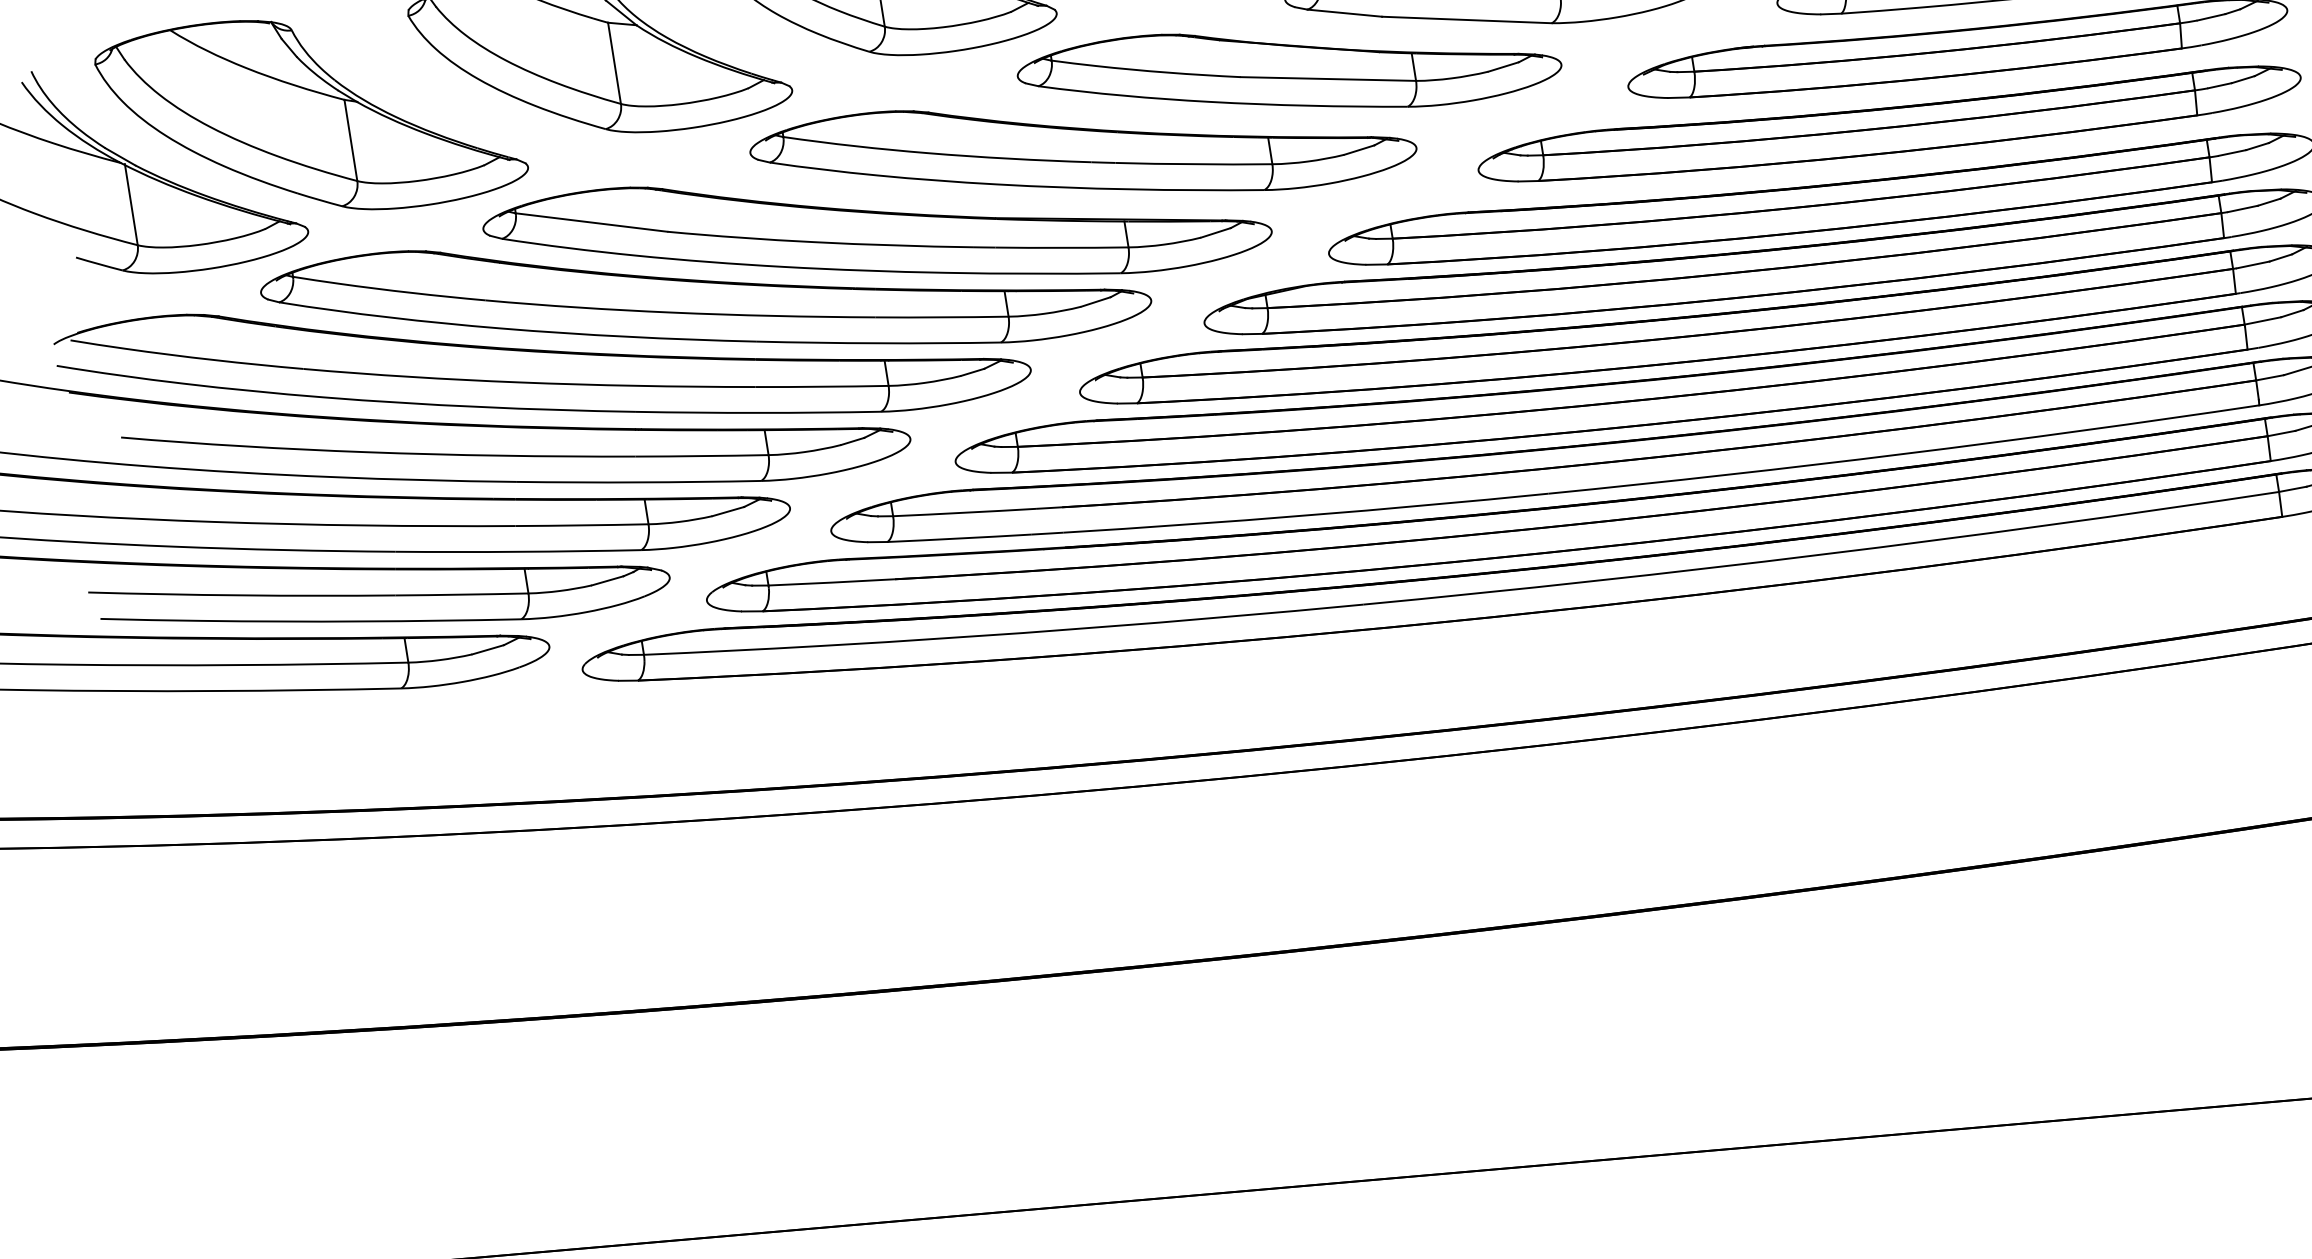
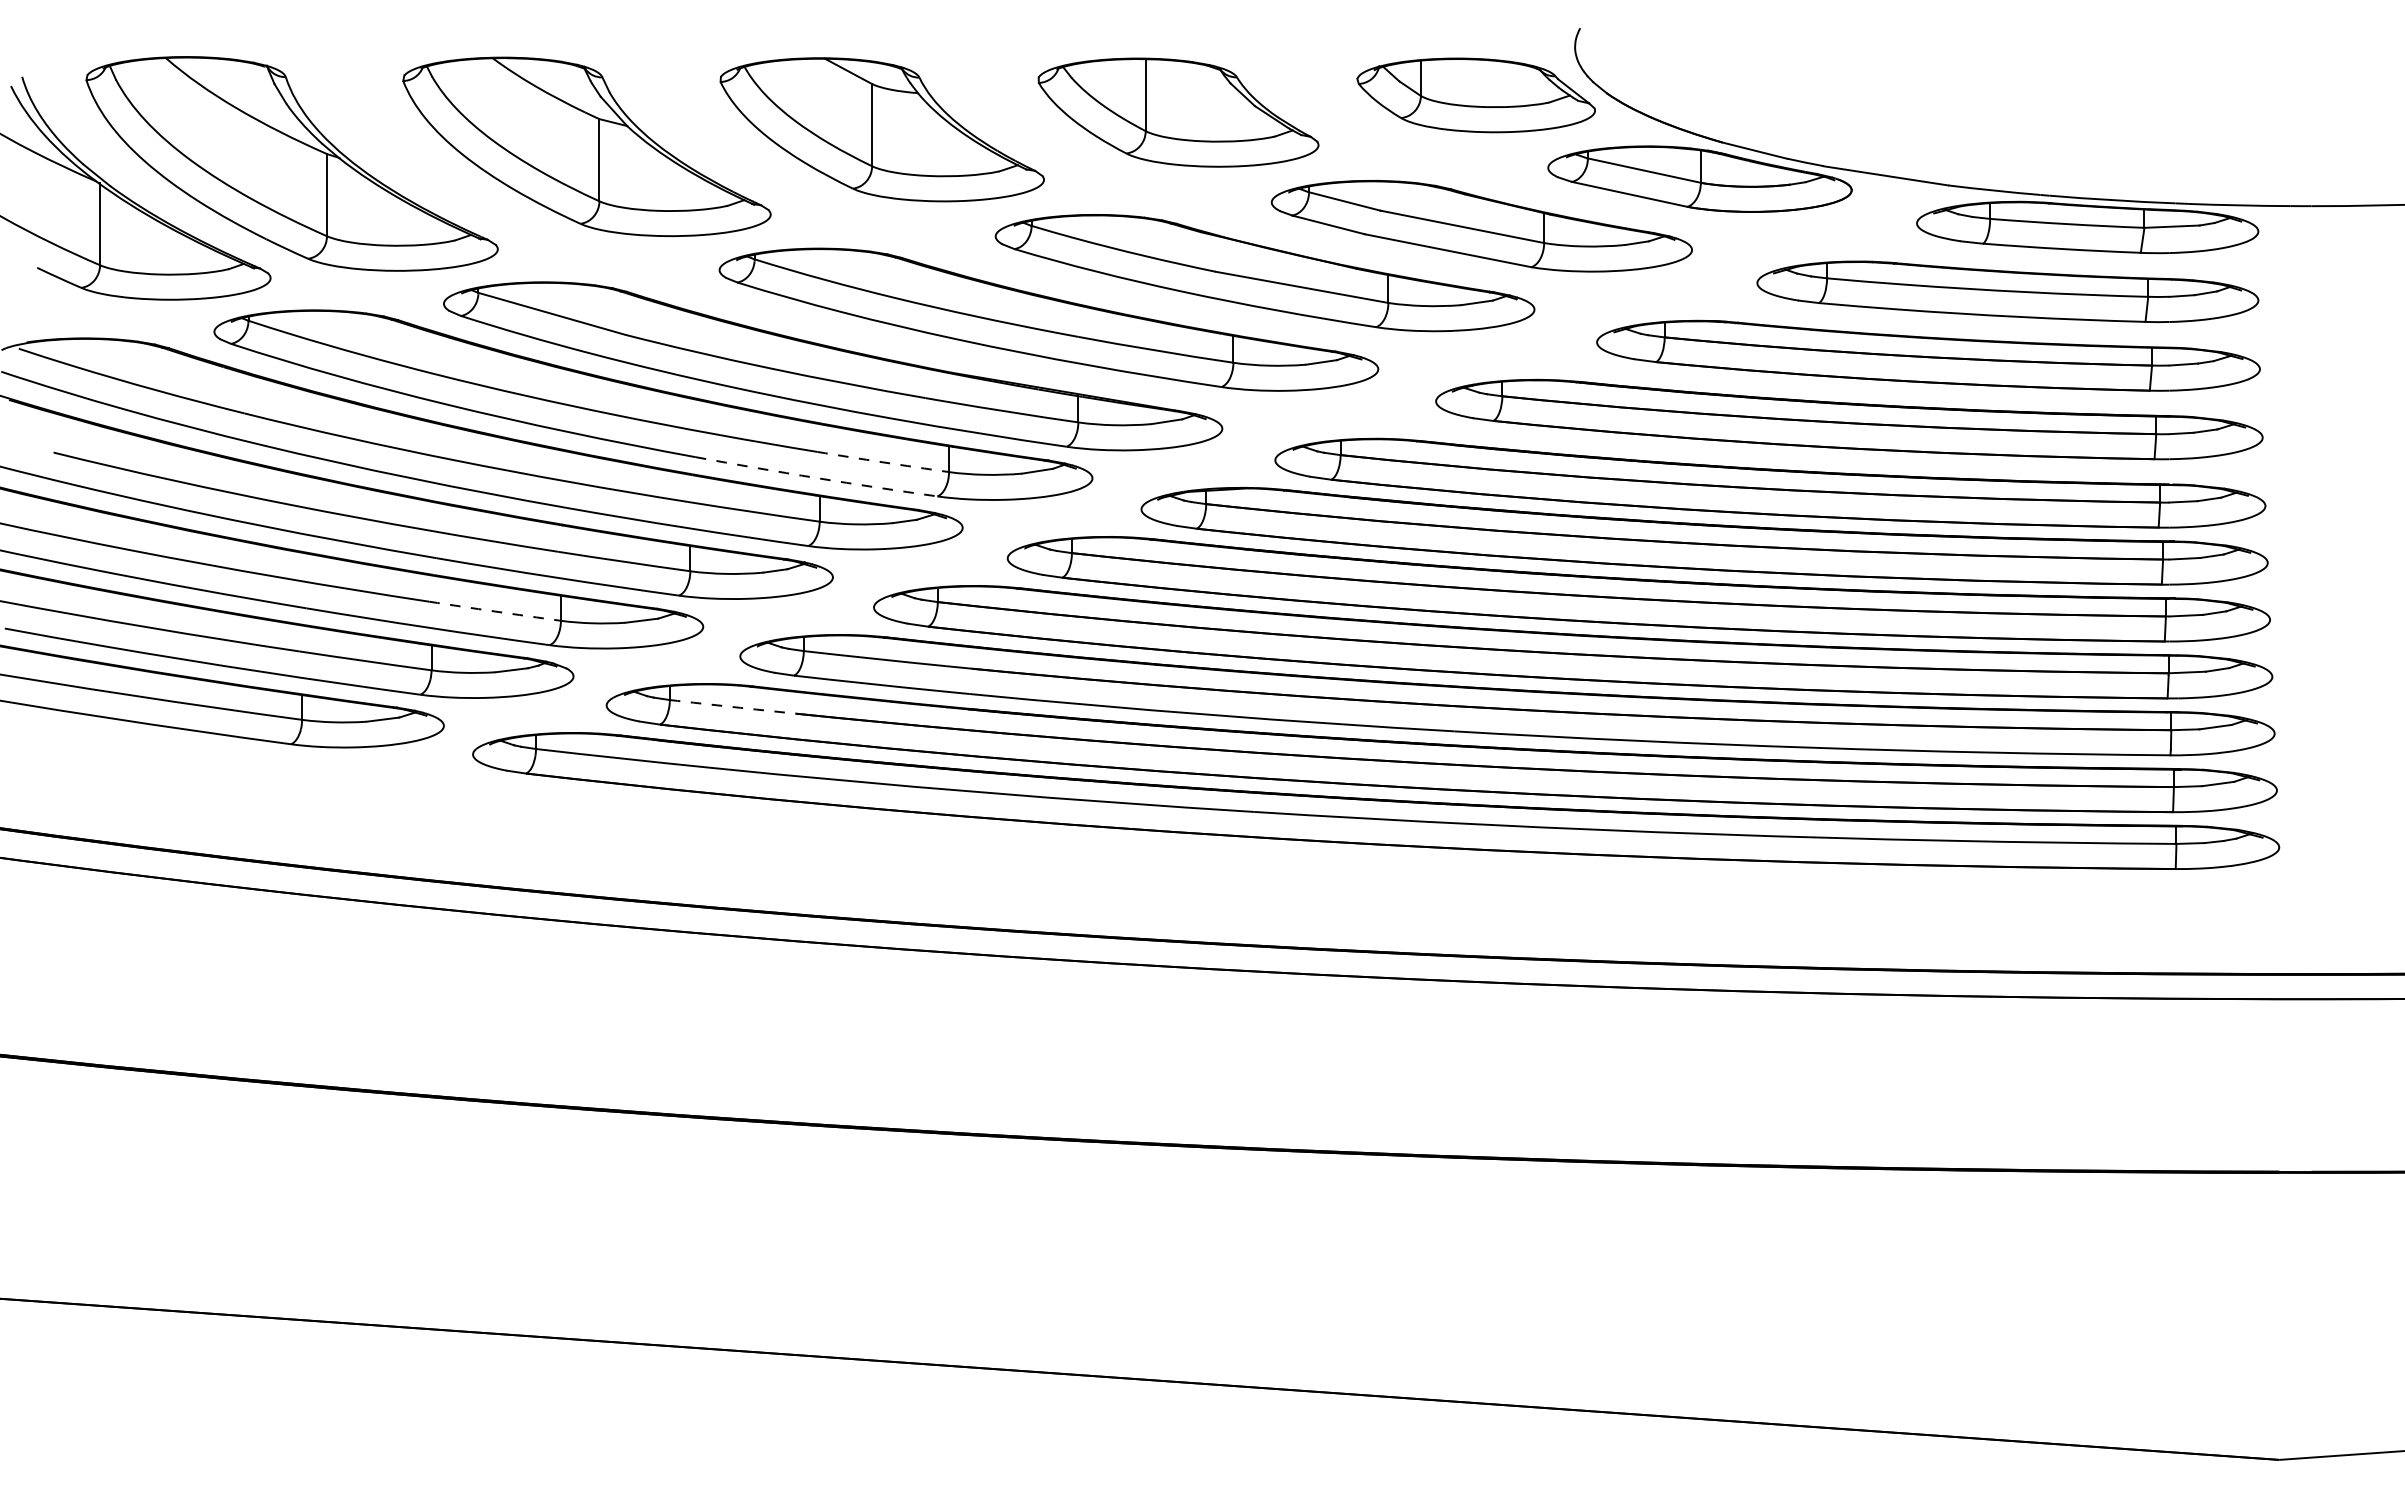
arc: (942, 317) -> (883, 462), solid -> dashed
arc: (878, 343) -> (816, 478), solid -> dashed
arc: (582, 525) -> (495, 611), solid -> dashed
arc: (831, 583) -> (732, 707), solid -> dashed

